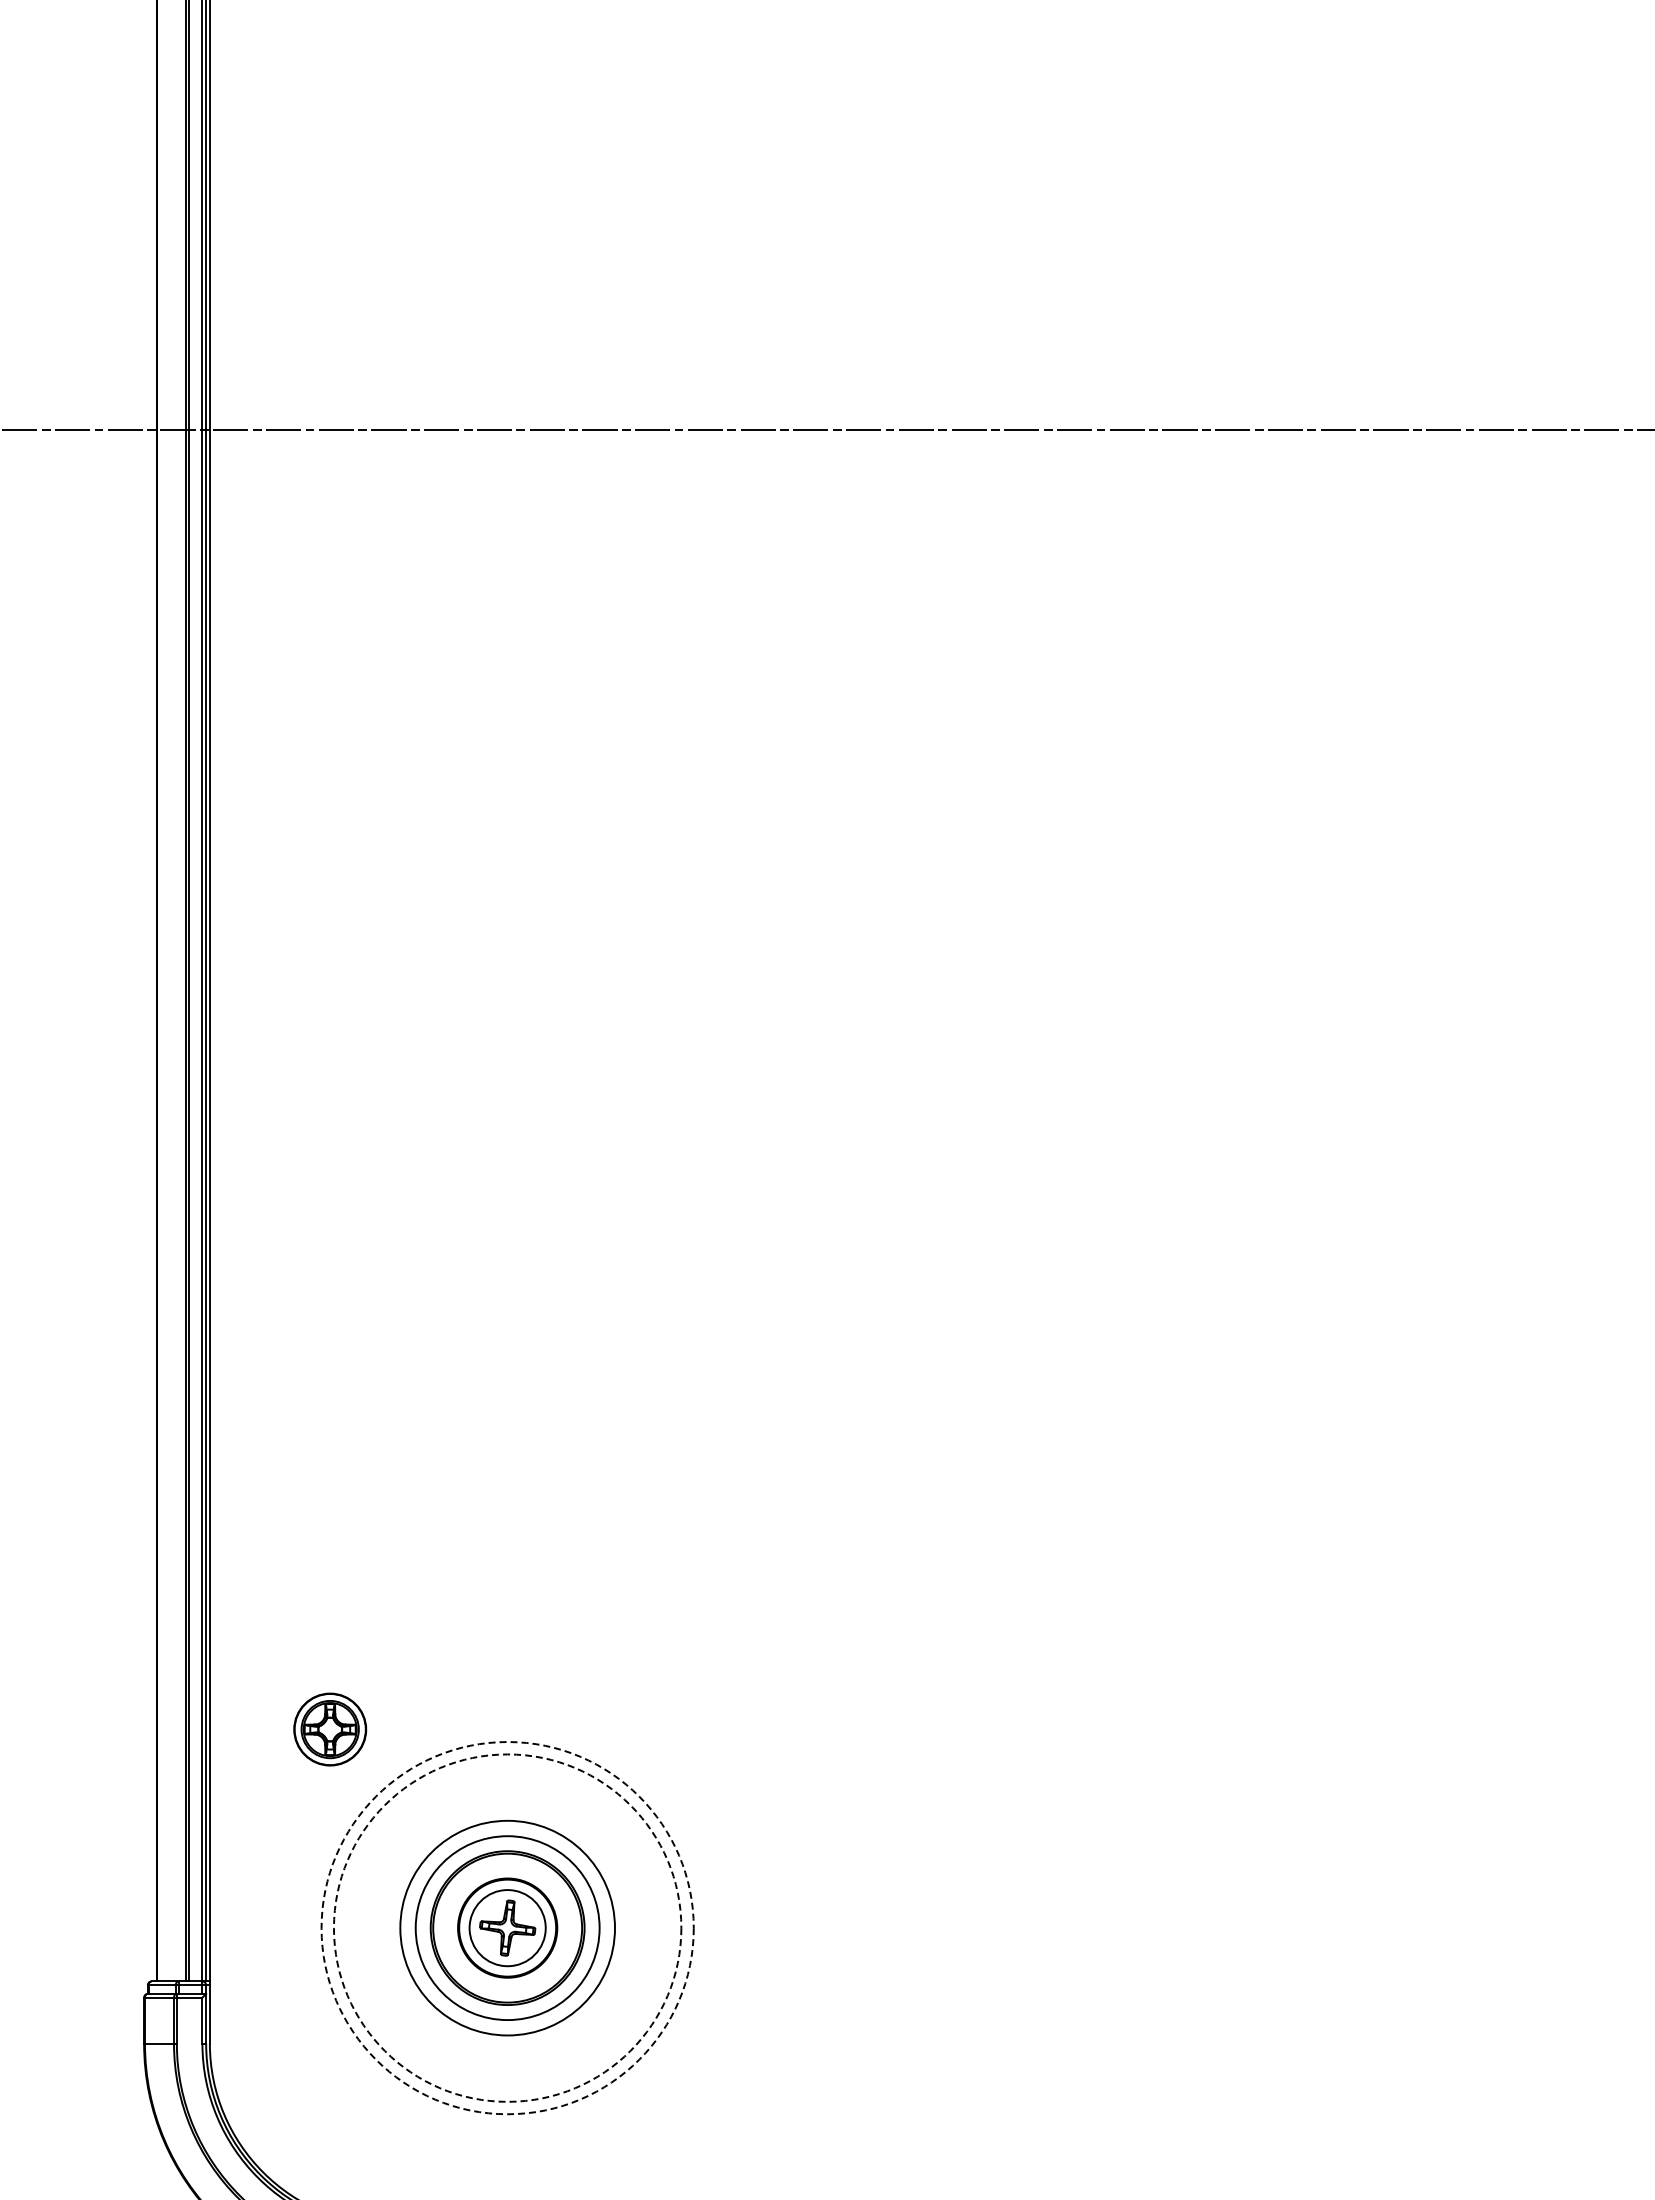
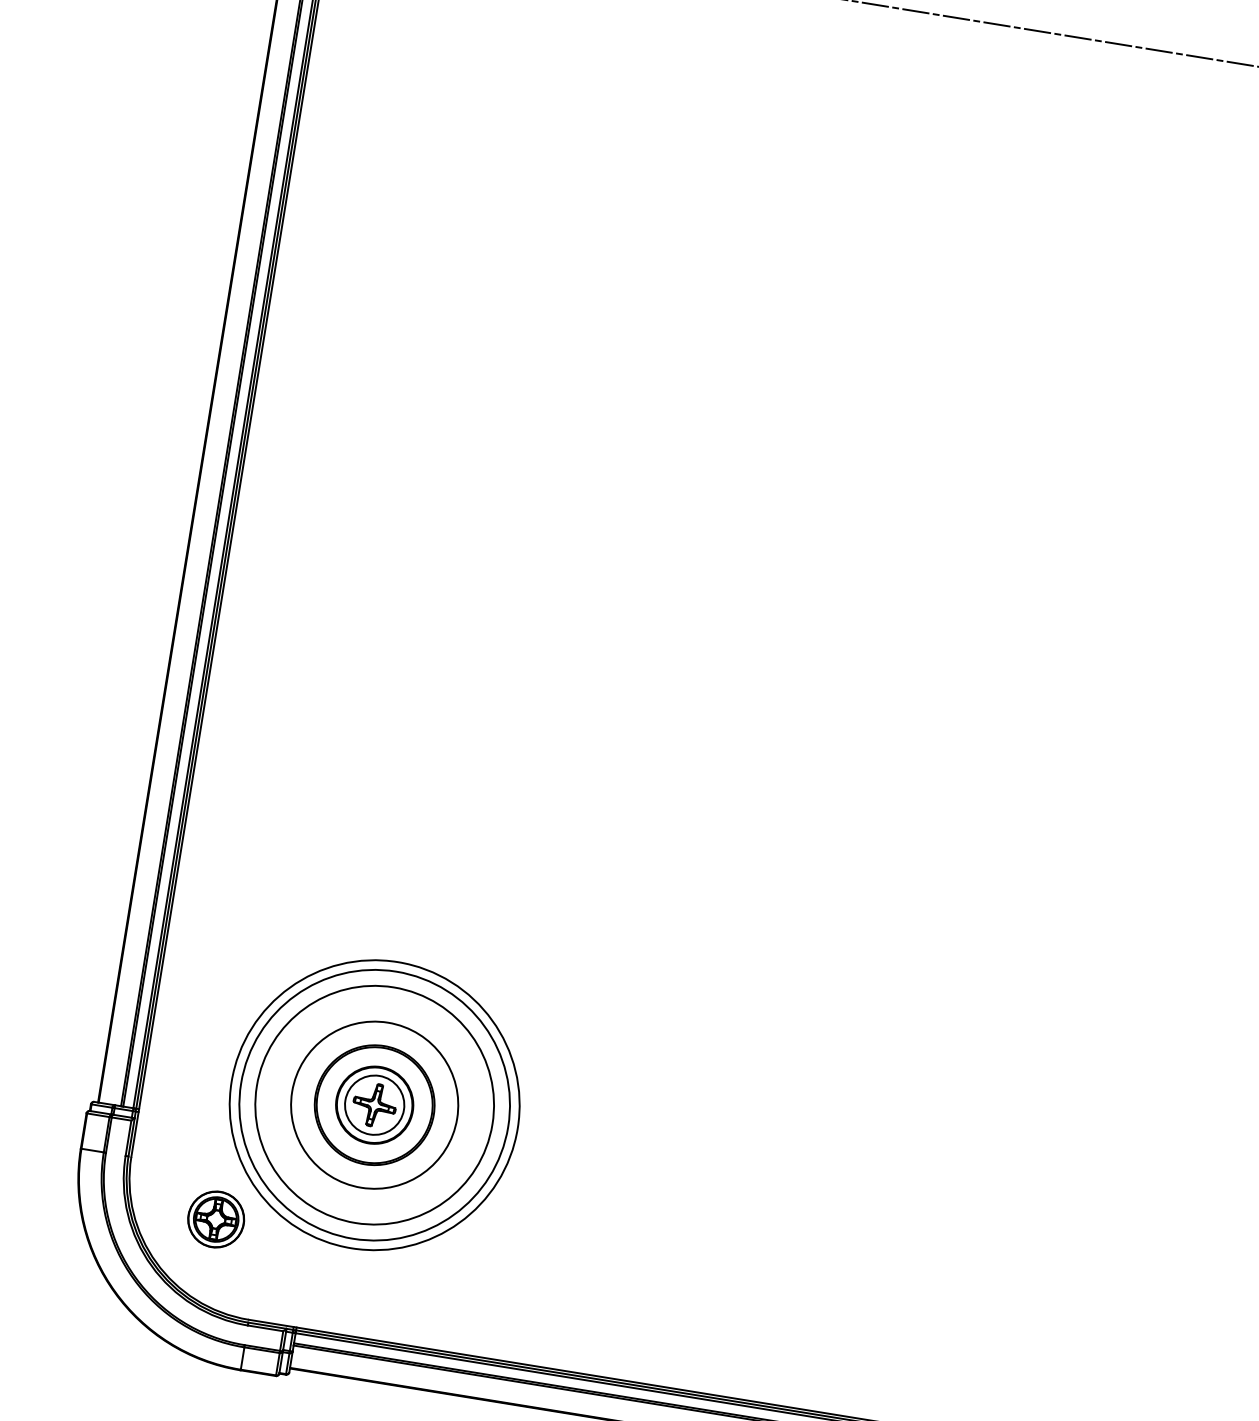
part: (330, 1729) -> (216, 1219), moved
circle: (507, 1927) -> (374, 1104), dashed -> solid
circle: (507, 1927) -> (374, 1104), size x1.67
circle: (507, 1928) -> (374, 1105), dashed -> solid

